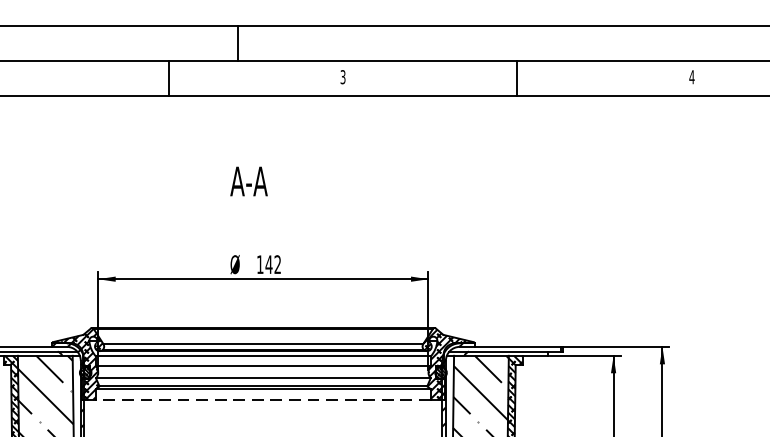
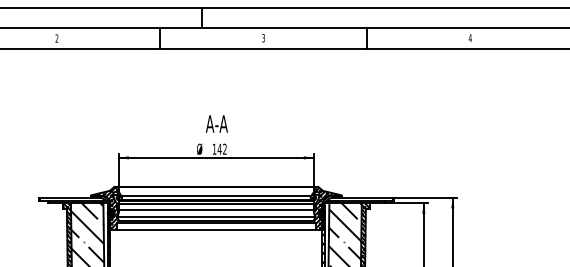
text: (248, 180) -> (216, 123), moved
line: (261, 400) -> (215, 229), dashed -> solid

